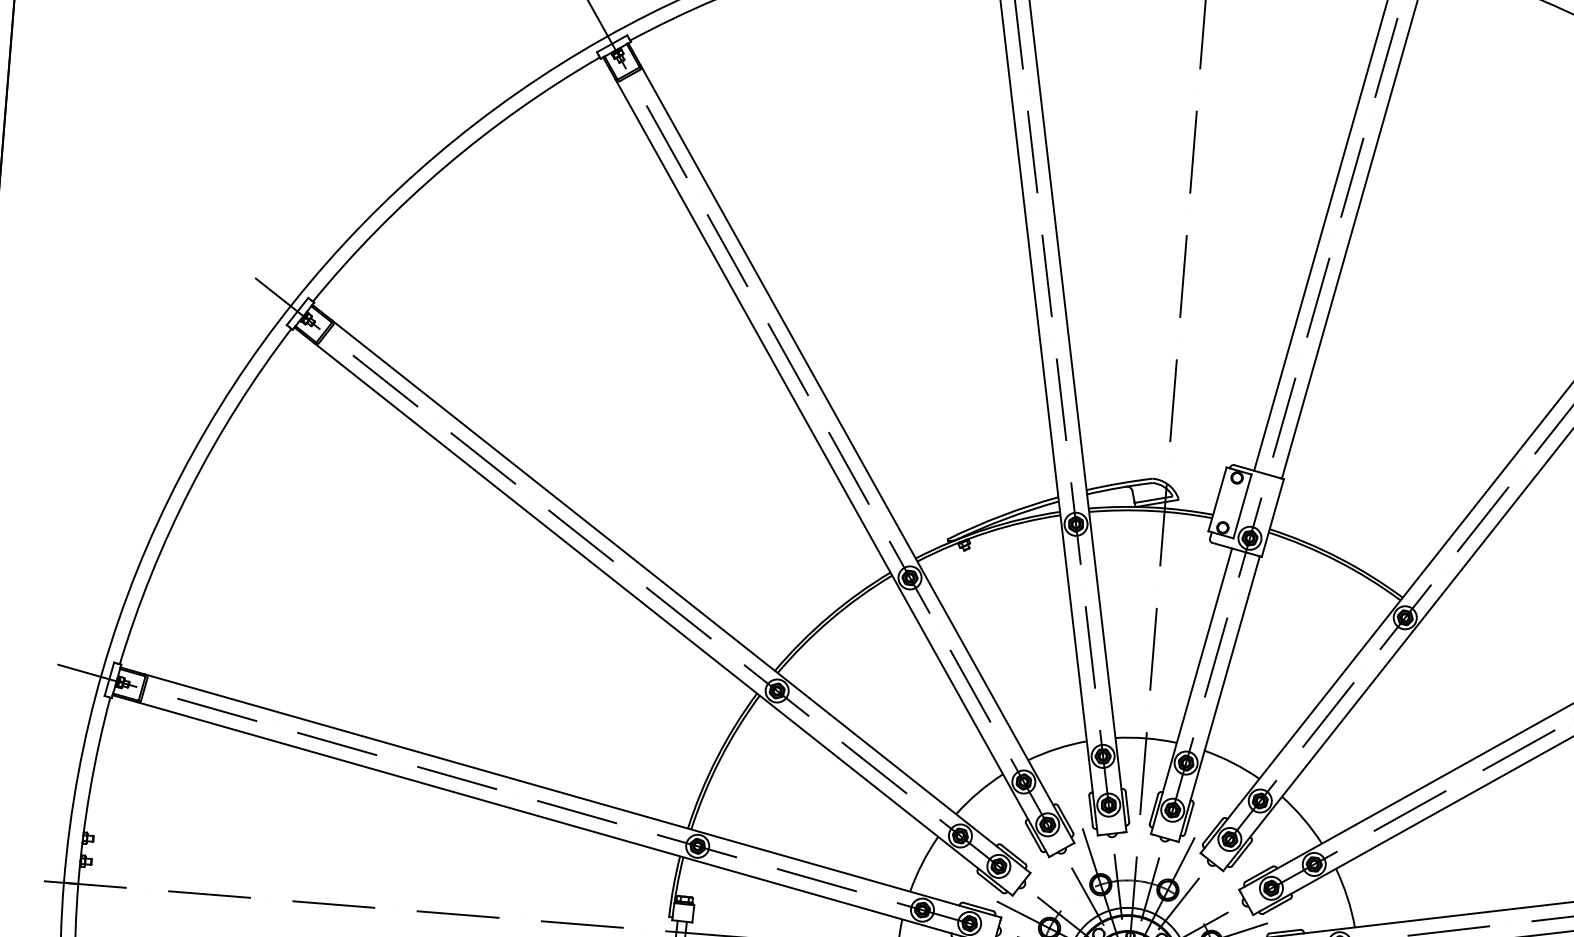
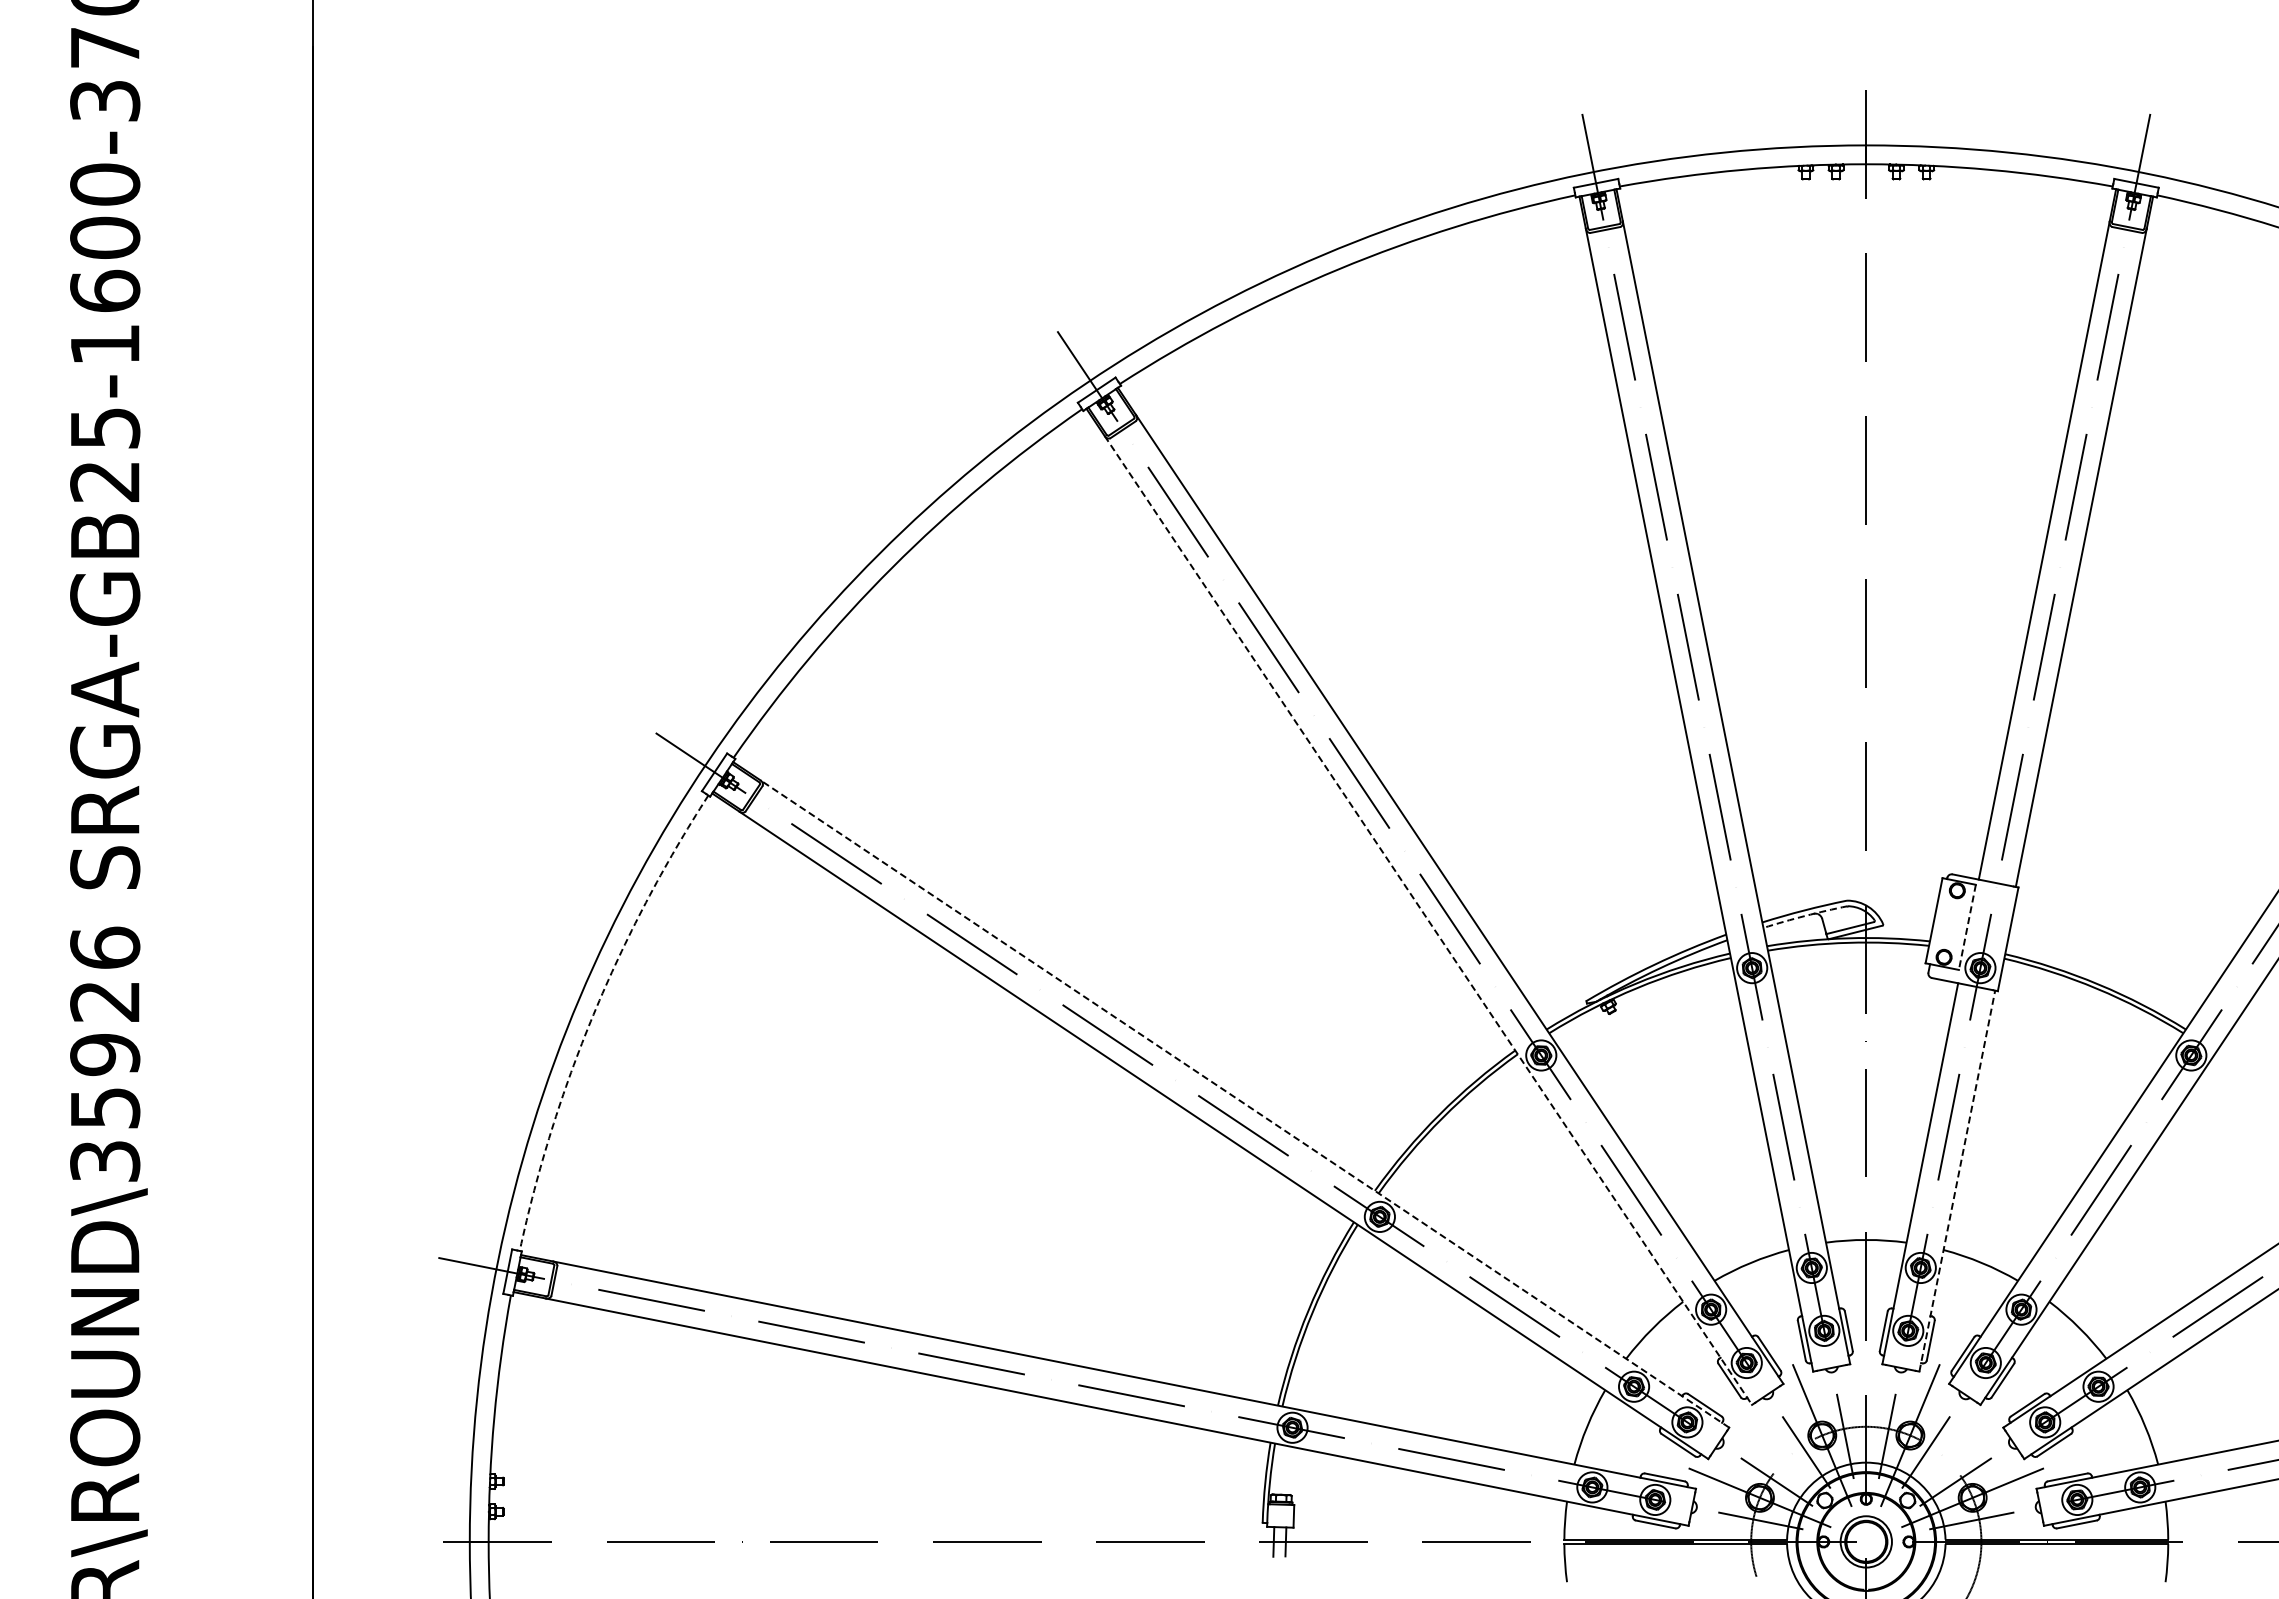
line: (832, 468) -> (1428, 920), solid -> dashed
arc: (1119, 487) -> (1805, 915), solid -> dashed
arc: (190, 488) -> (593, 1014), solid -> dashed
line: (1242, 506) -> (1967, 927), solid -> dashed
line: (680, 596) -> (1244, 1103), solid -> dashed
line: (1219, 698) -> (1957, 1180), solid -> dashed

